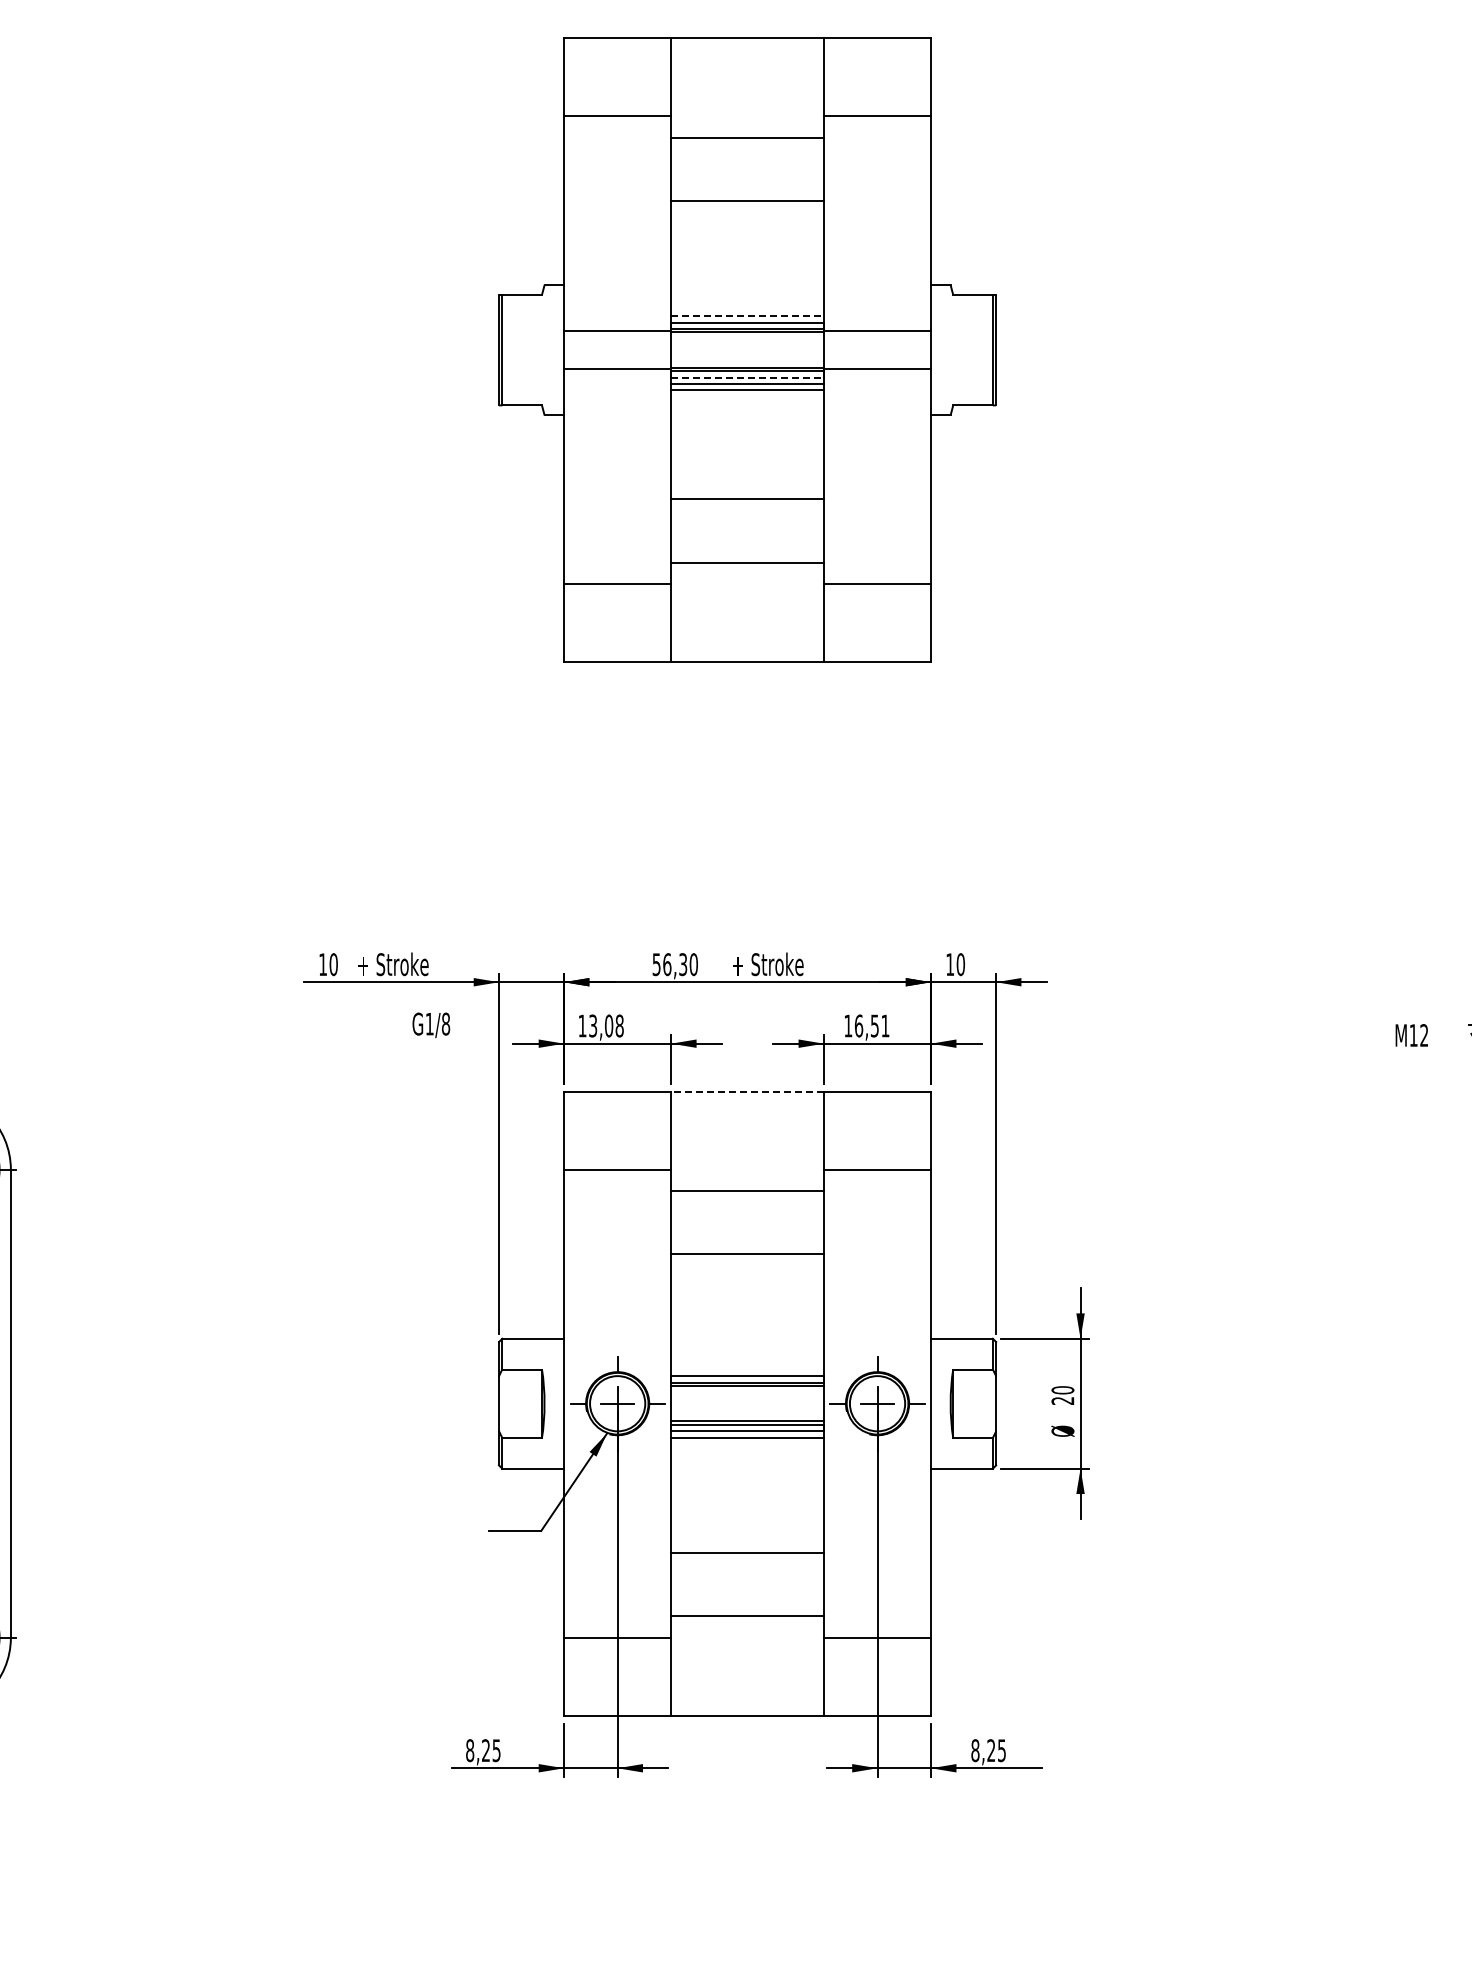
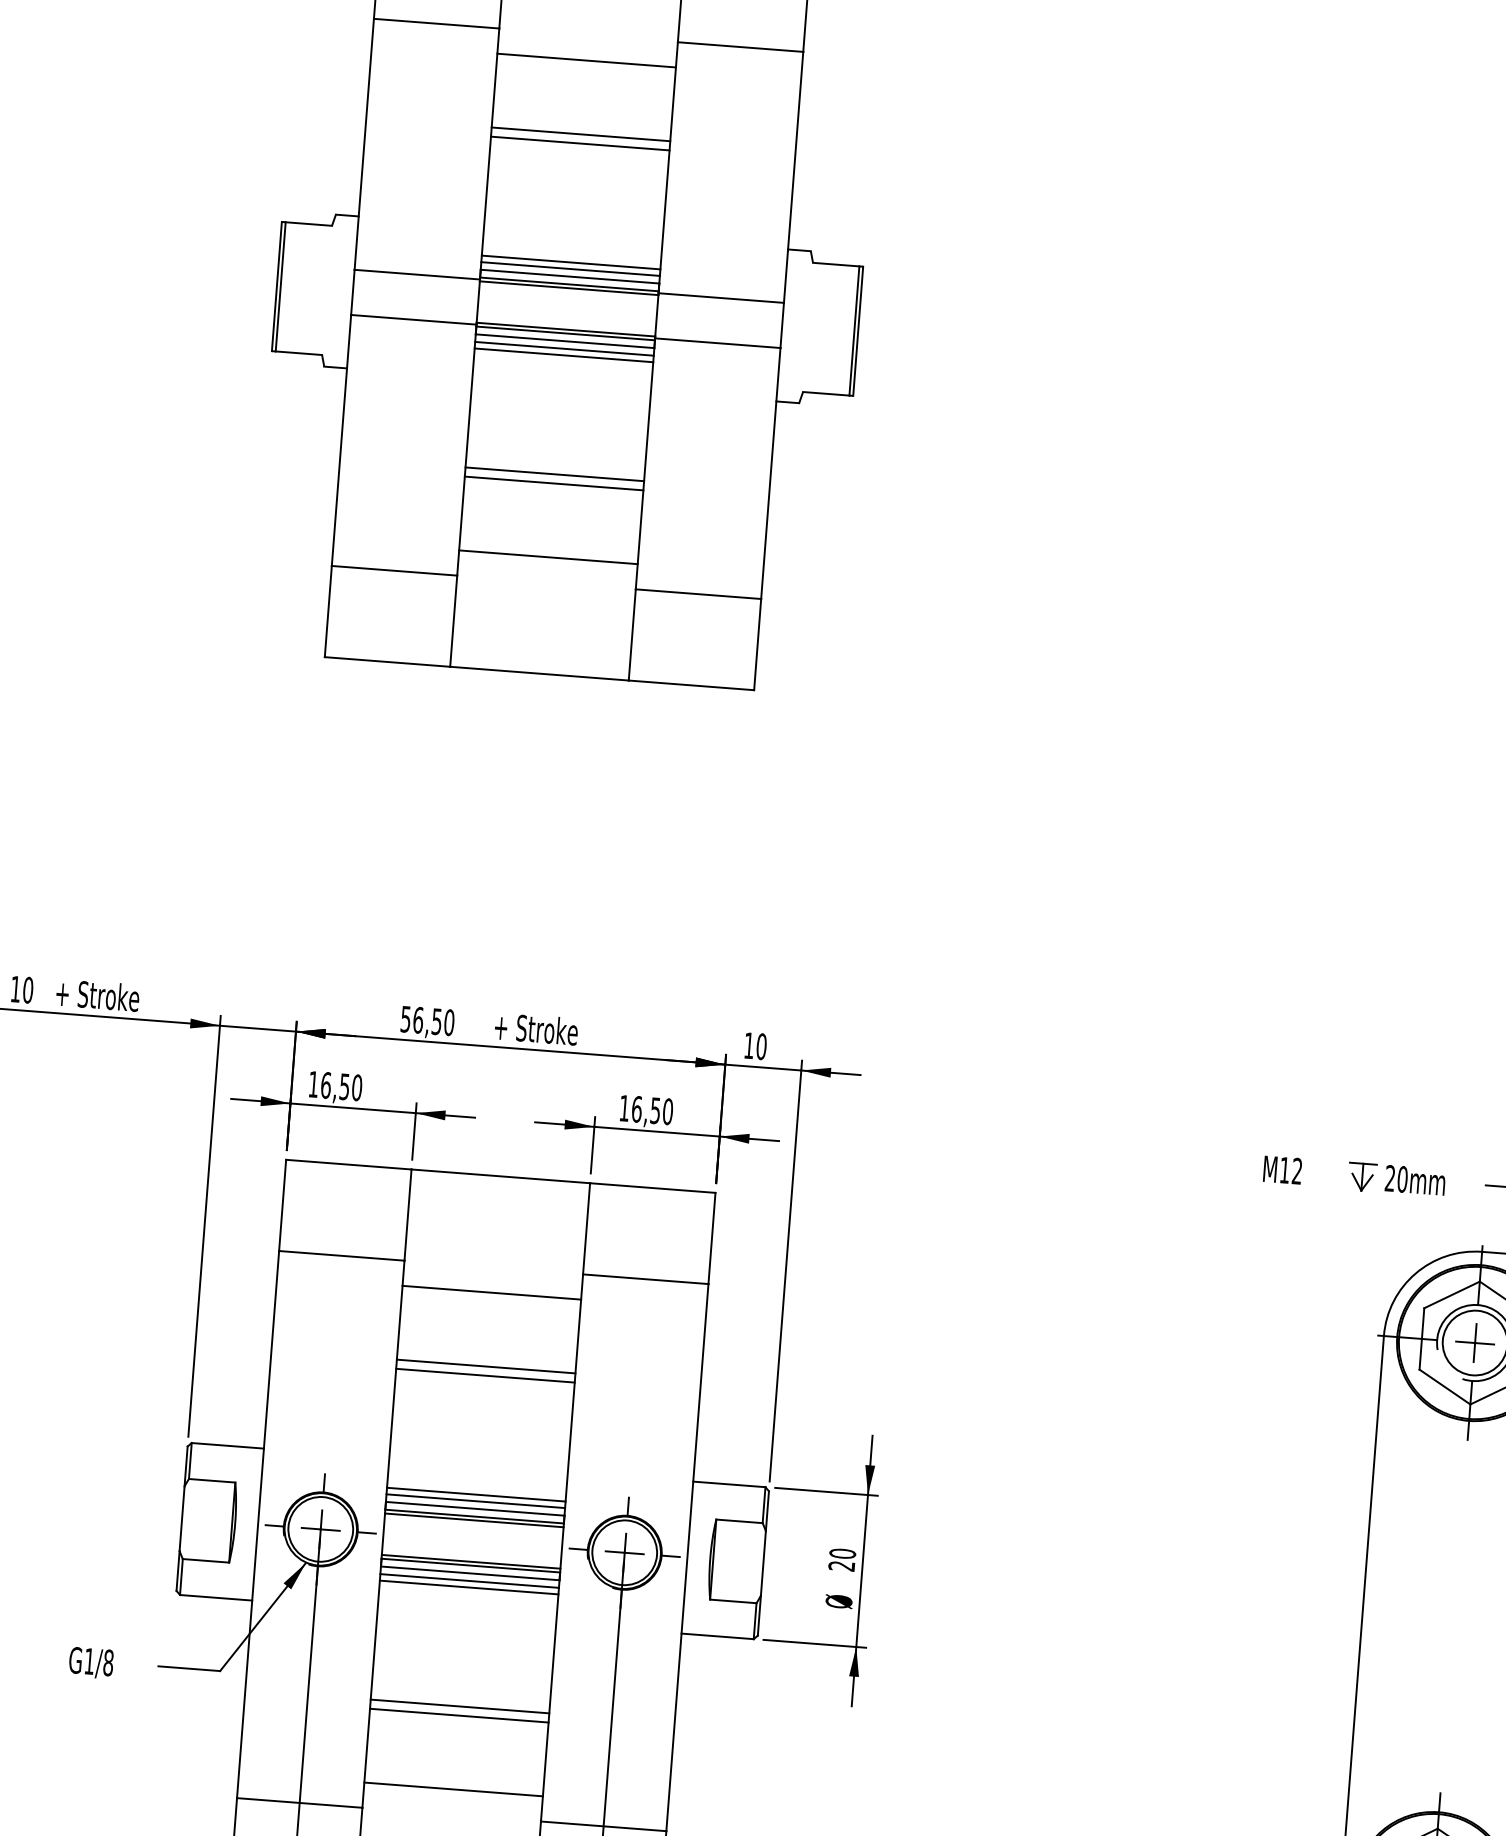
line: (747, 208) -> (580, 143), added
line: (747, 310) -> (571, 262), added
line: (748, 316) -> (571, 269), dashed -> solid
line: (748, 377) -> (566, 340), dashed -> solid
line: (747, 491) -> (554, 474), added
text: (683, 964) -> (437, 1021), 56,30 -> 56,50
text: (431, 1025) -> (91, 1663), moved
text: (606, 1025) -> (341, 1086), 13,08 -> 16,50
text: (885, 1025) -> (668, 1111), 16,51 -> 16,50
line: (747, 1091) -> (500, 1175), dashed -> solid
line: (747, 1262) -> (485, 1375), added
line: (747, 1364) -> (476, 1495), added
line: (747, 1369) -> (475, 1501), added
line: (747, 1443) -> (469, 1587), added
line: (747, 1545) -> (459, 1706), added

